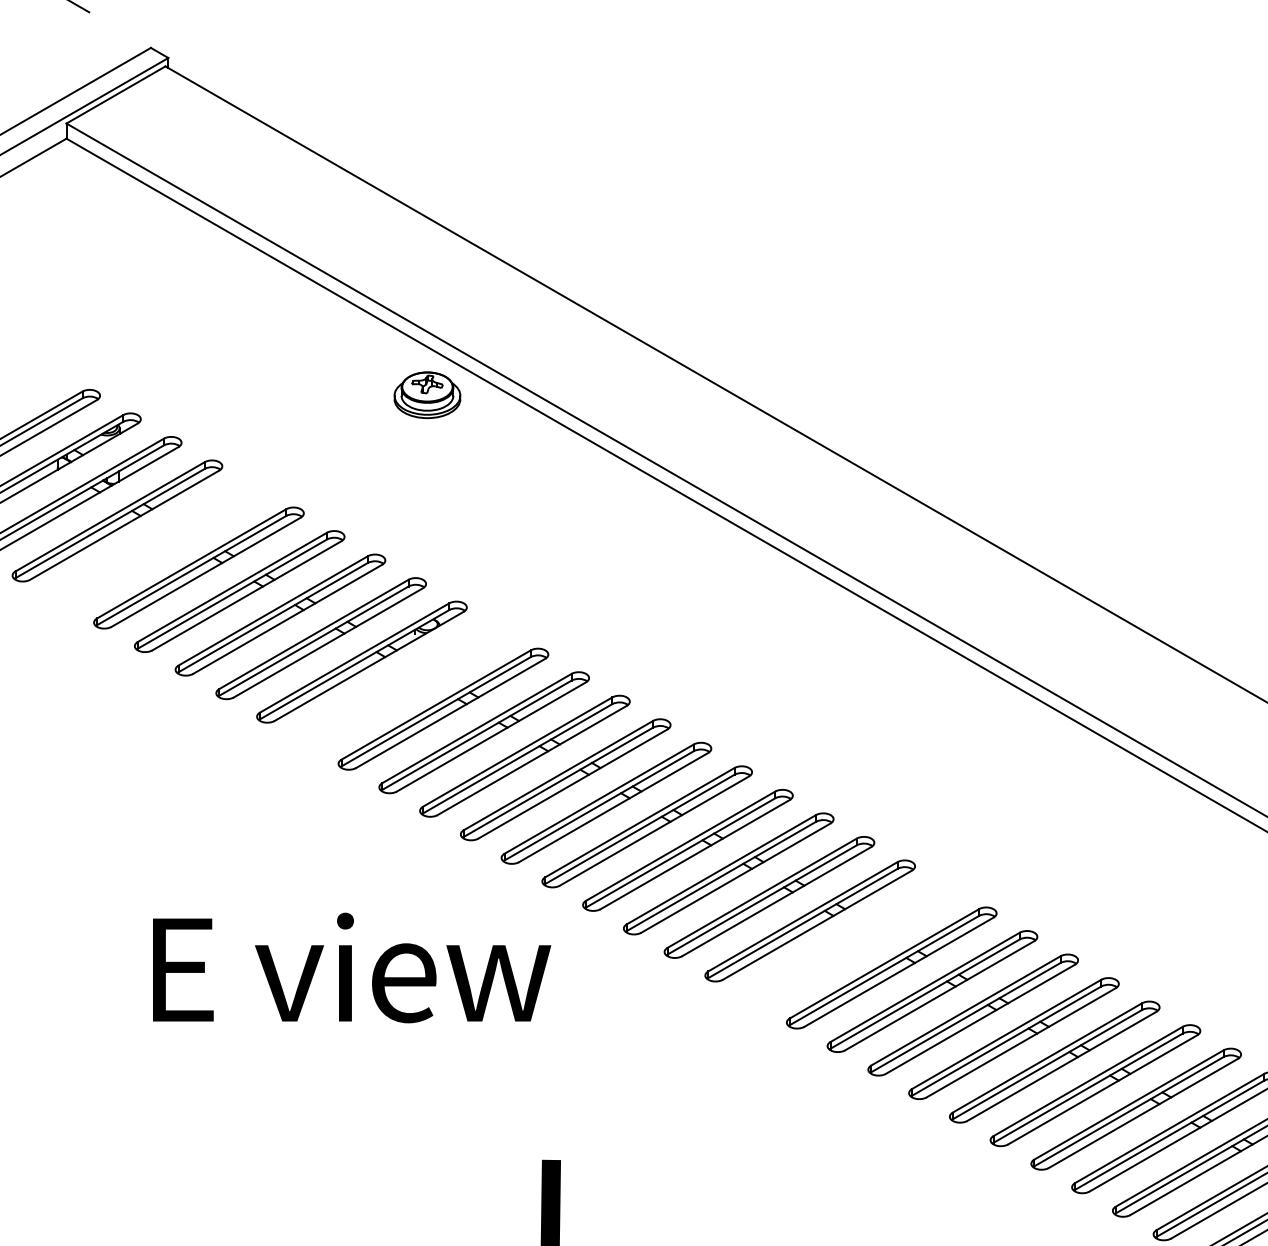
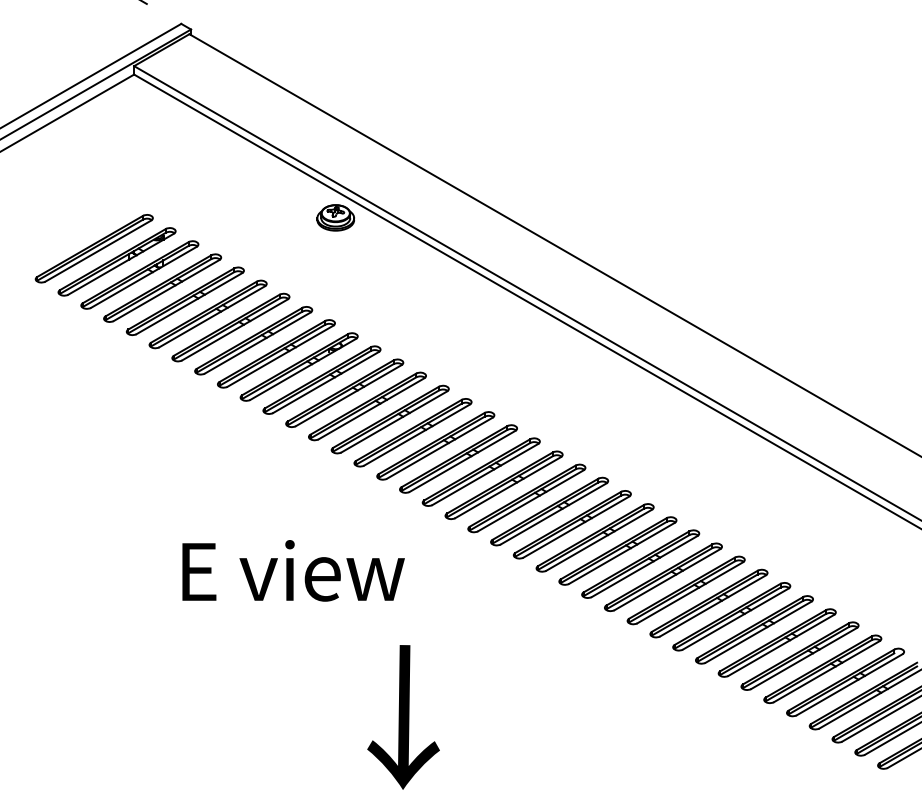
part: (156, 543) -> (184, 300), added
part: (401, 684) -> (321, 379), added
part: (849, 944) -> (571, 524), added
text: (351, 967) -> (293, 570), moved

